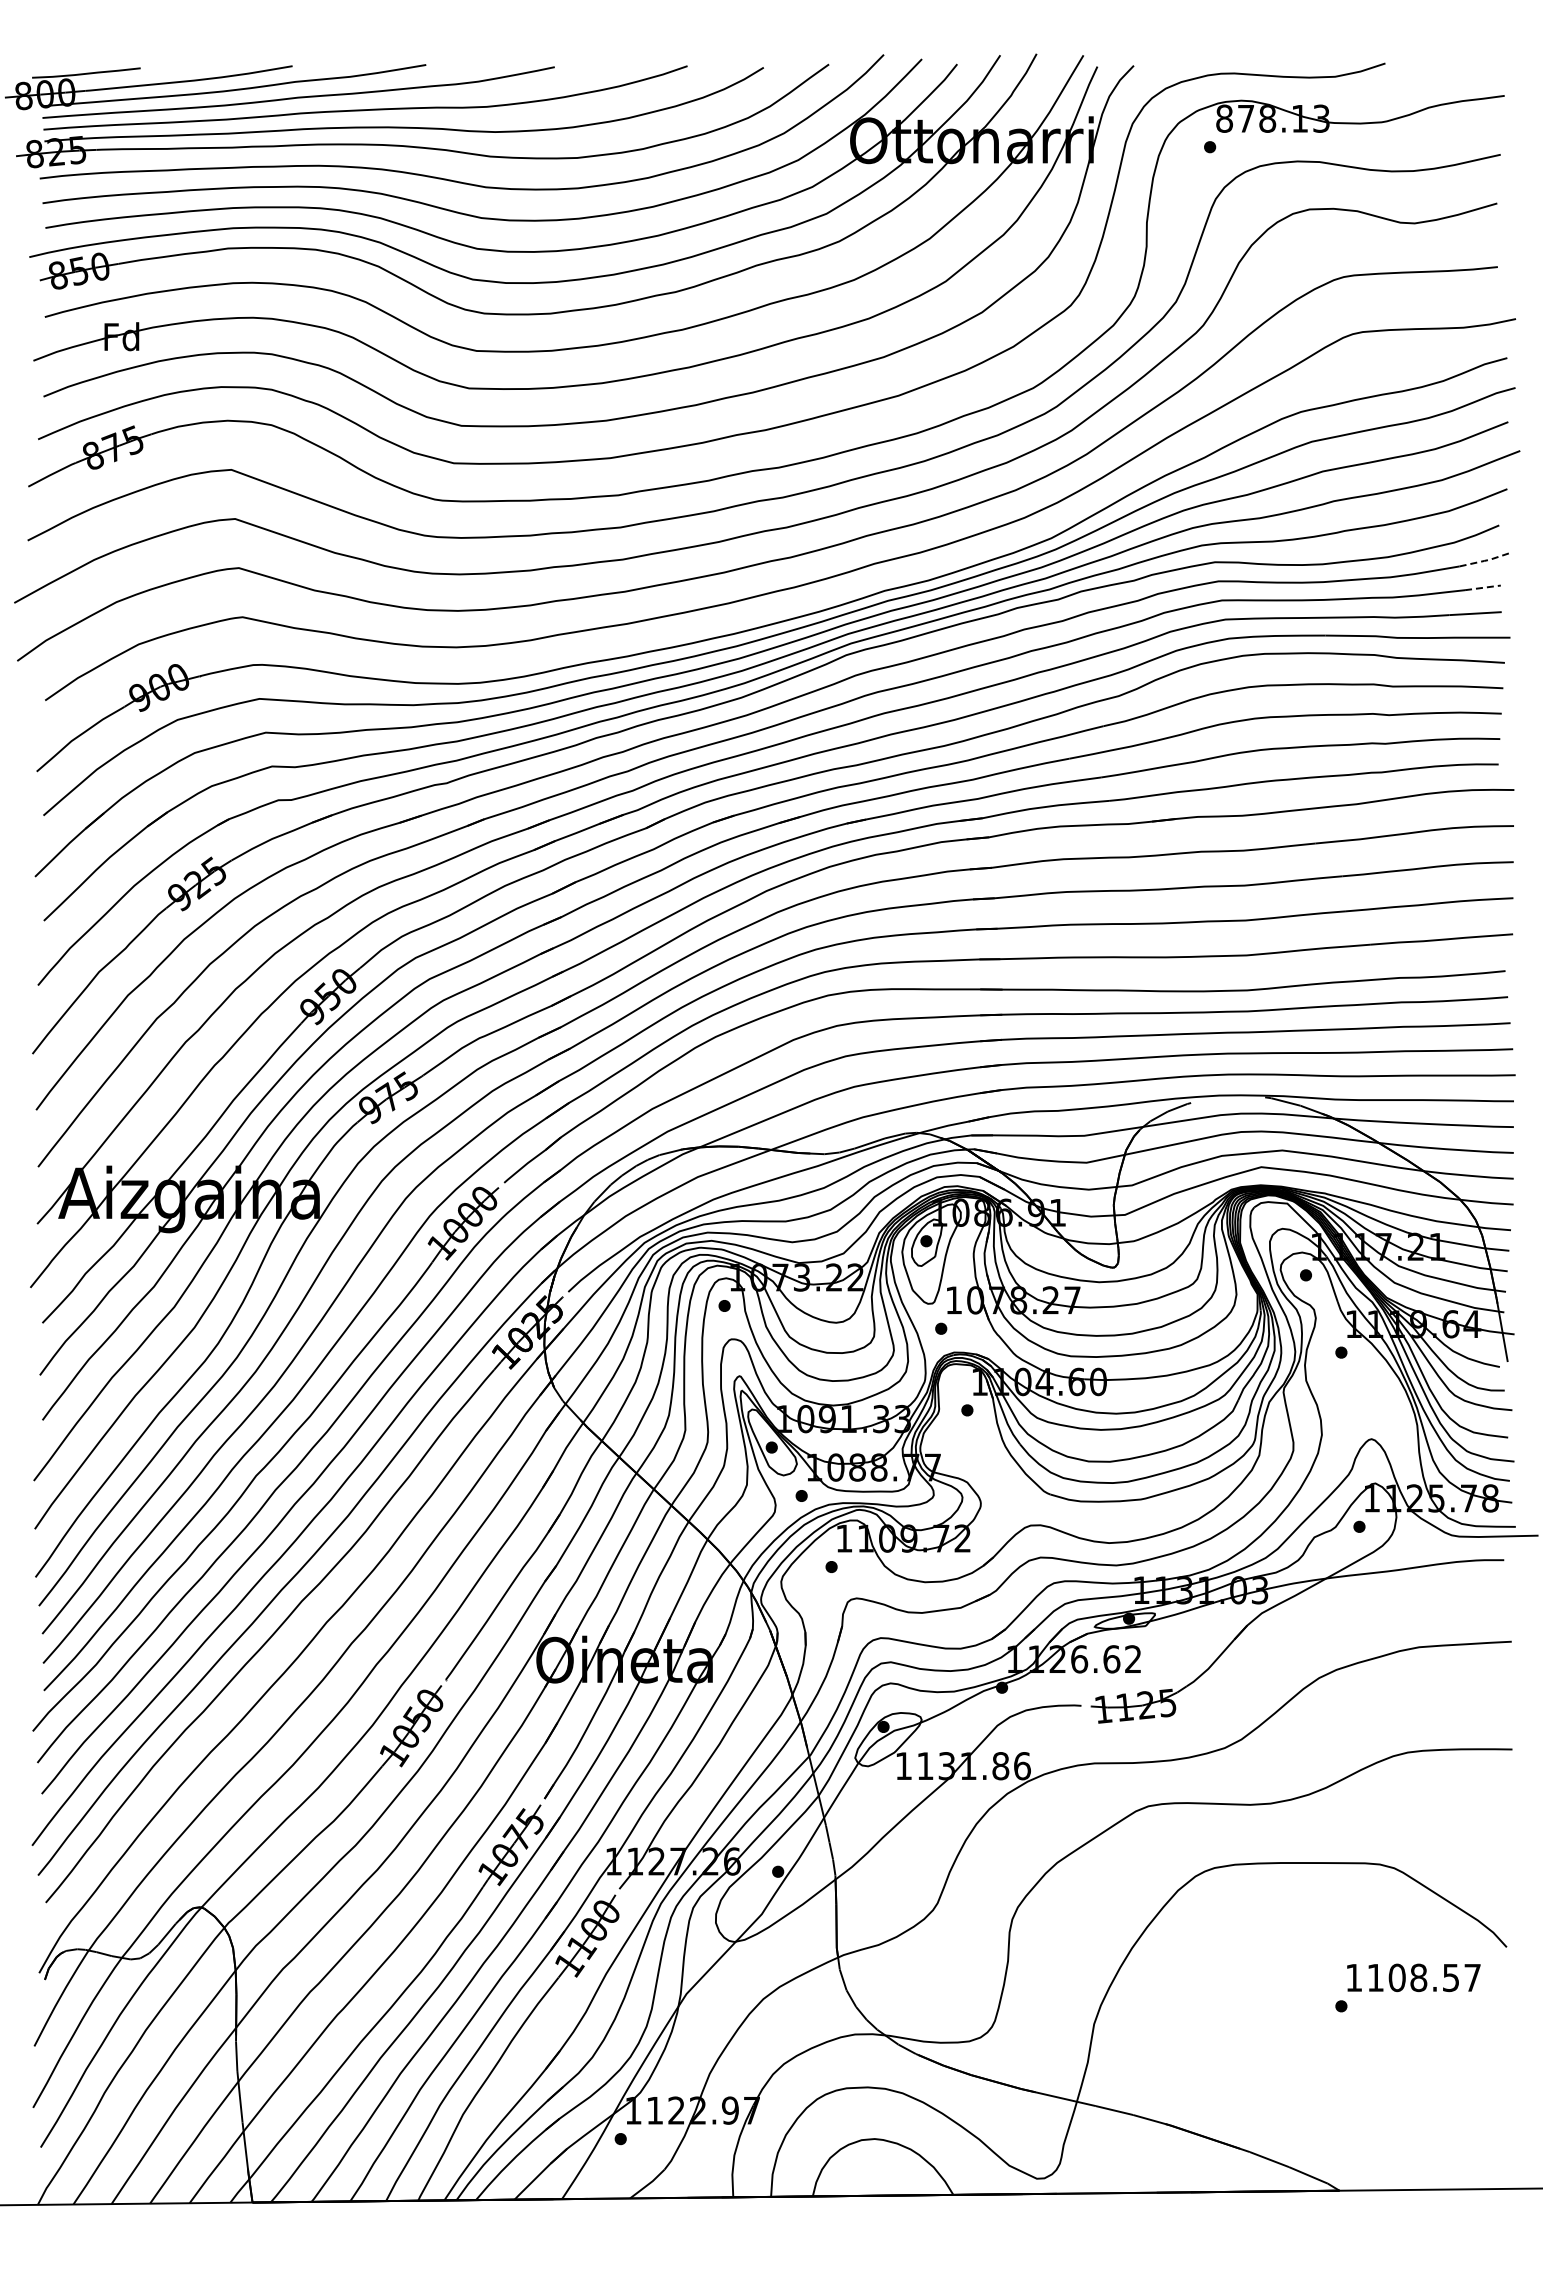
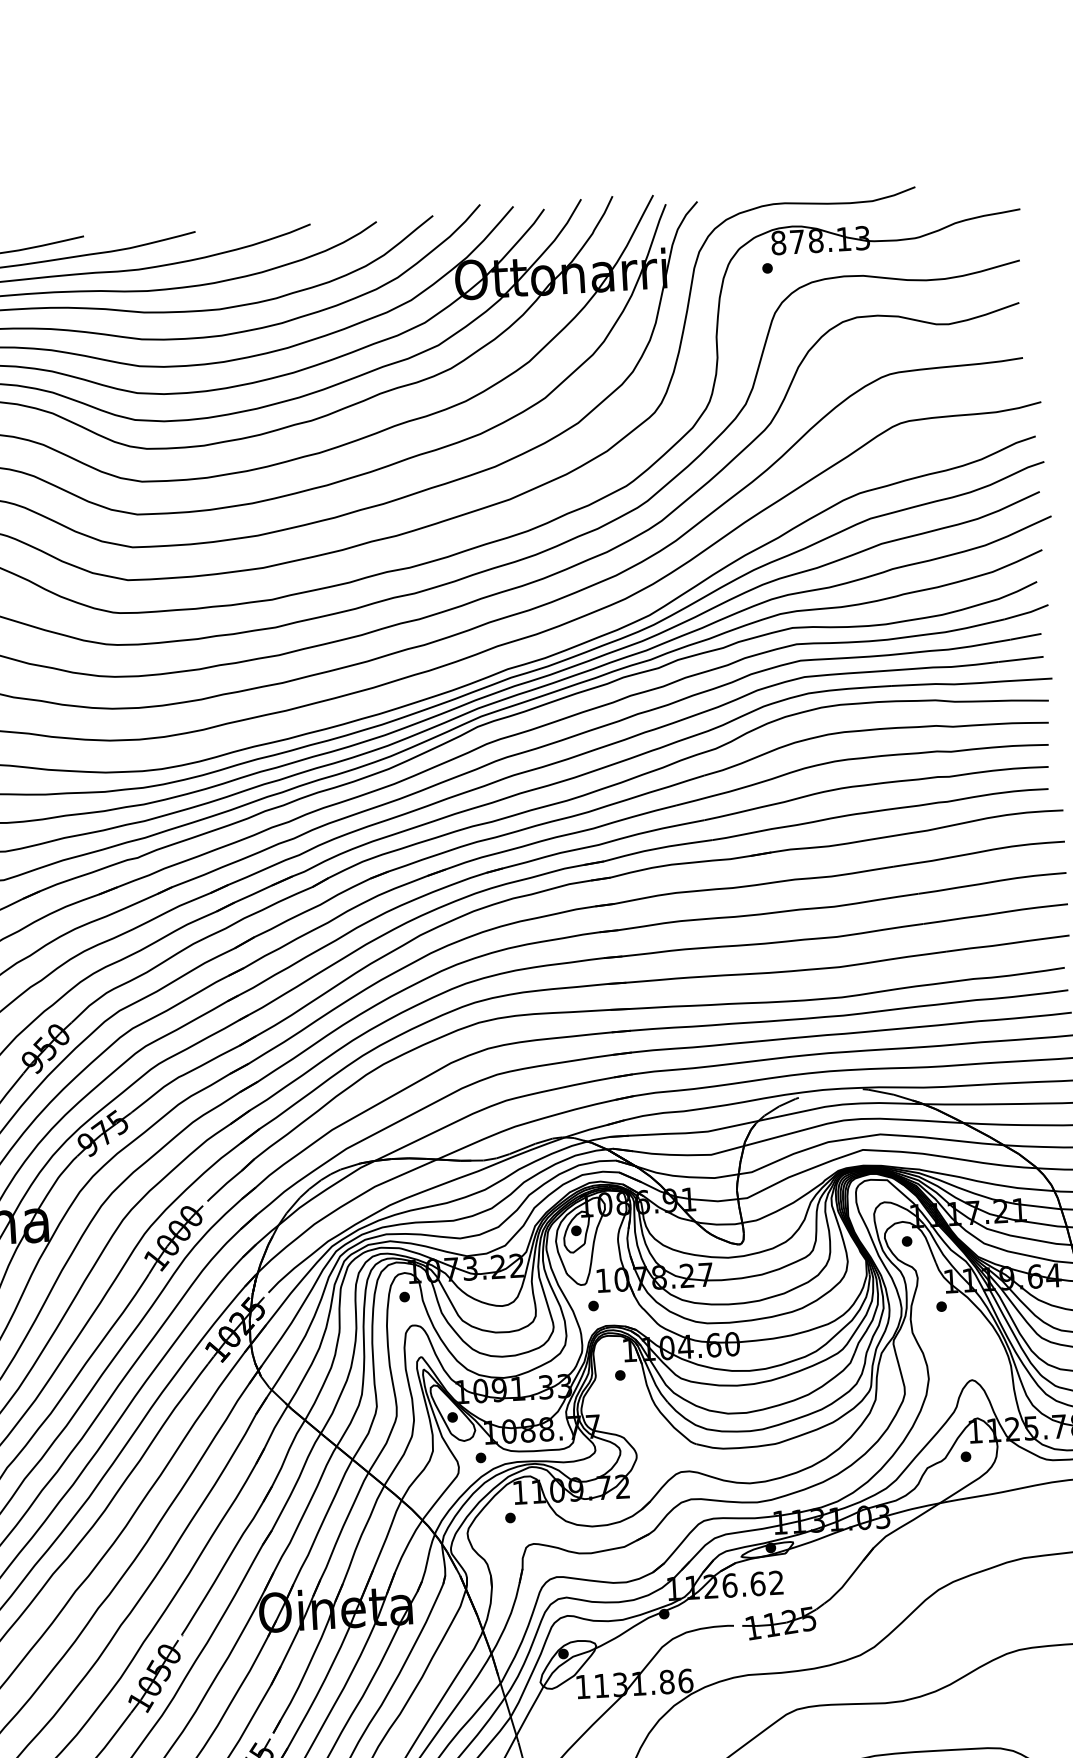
line: (1485, 560) -> (1026, 612), dashed -> solid
line: (1483, 587) -> (1026, 636), dashed -> solid

